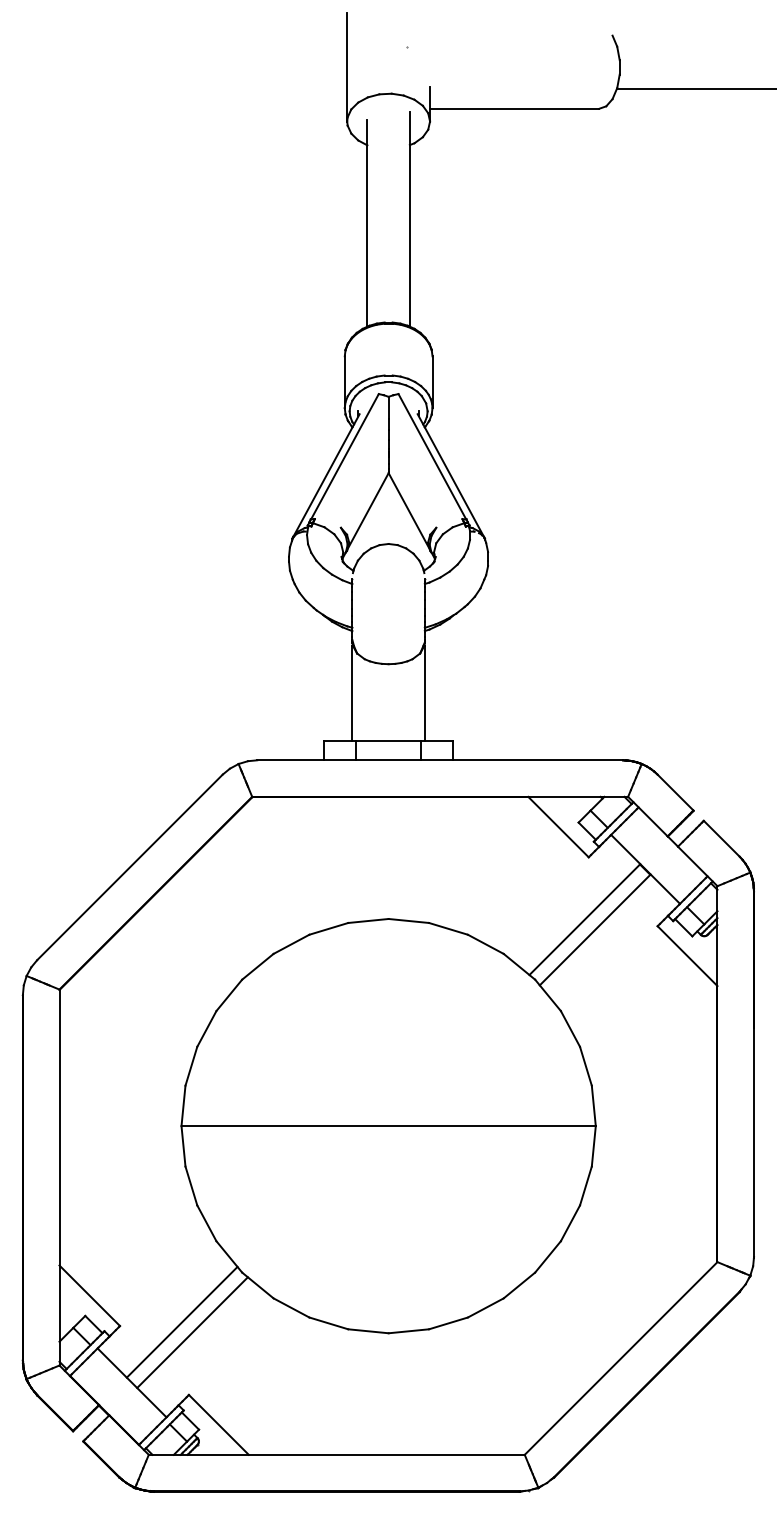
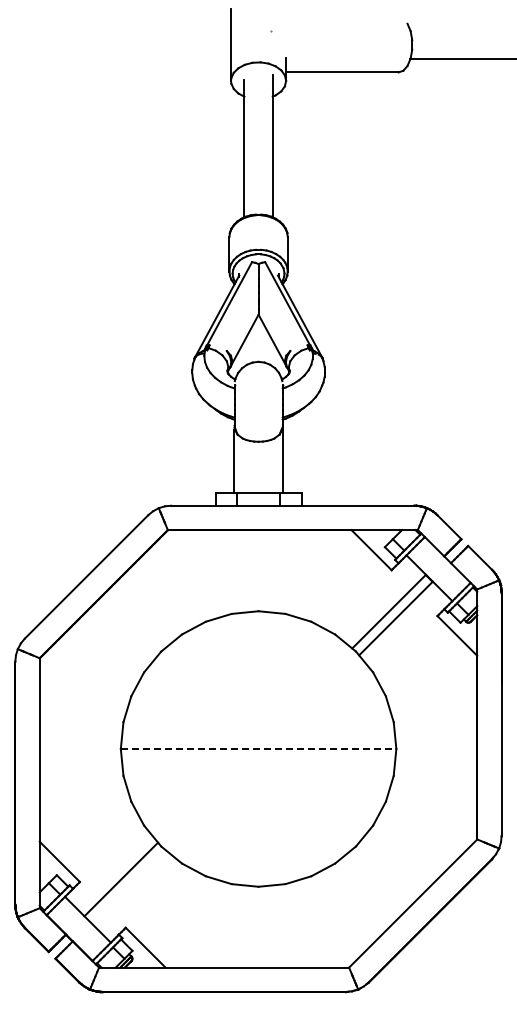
line: (388, 1126) -> (258, 749), solid -> dashed
line: (191, 1332) -> (127, 886), removed

